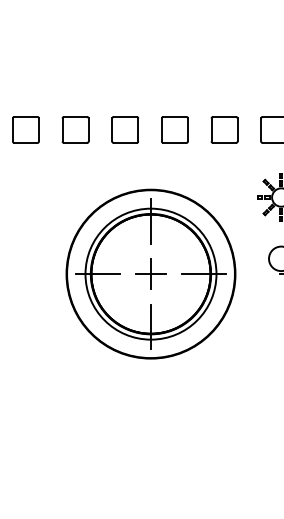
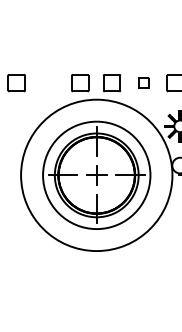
part: (75, 130) -> (48, 83), removed
part: (224, 130) -> (143, 83), size x0.6
circle: (150, 274) -> (96, 175), size x1.4

